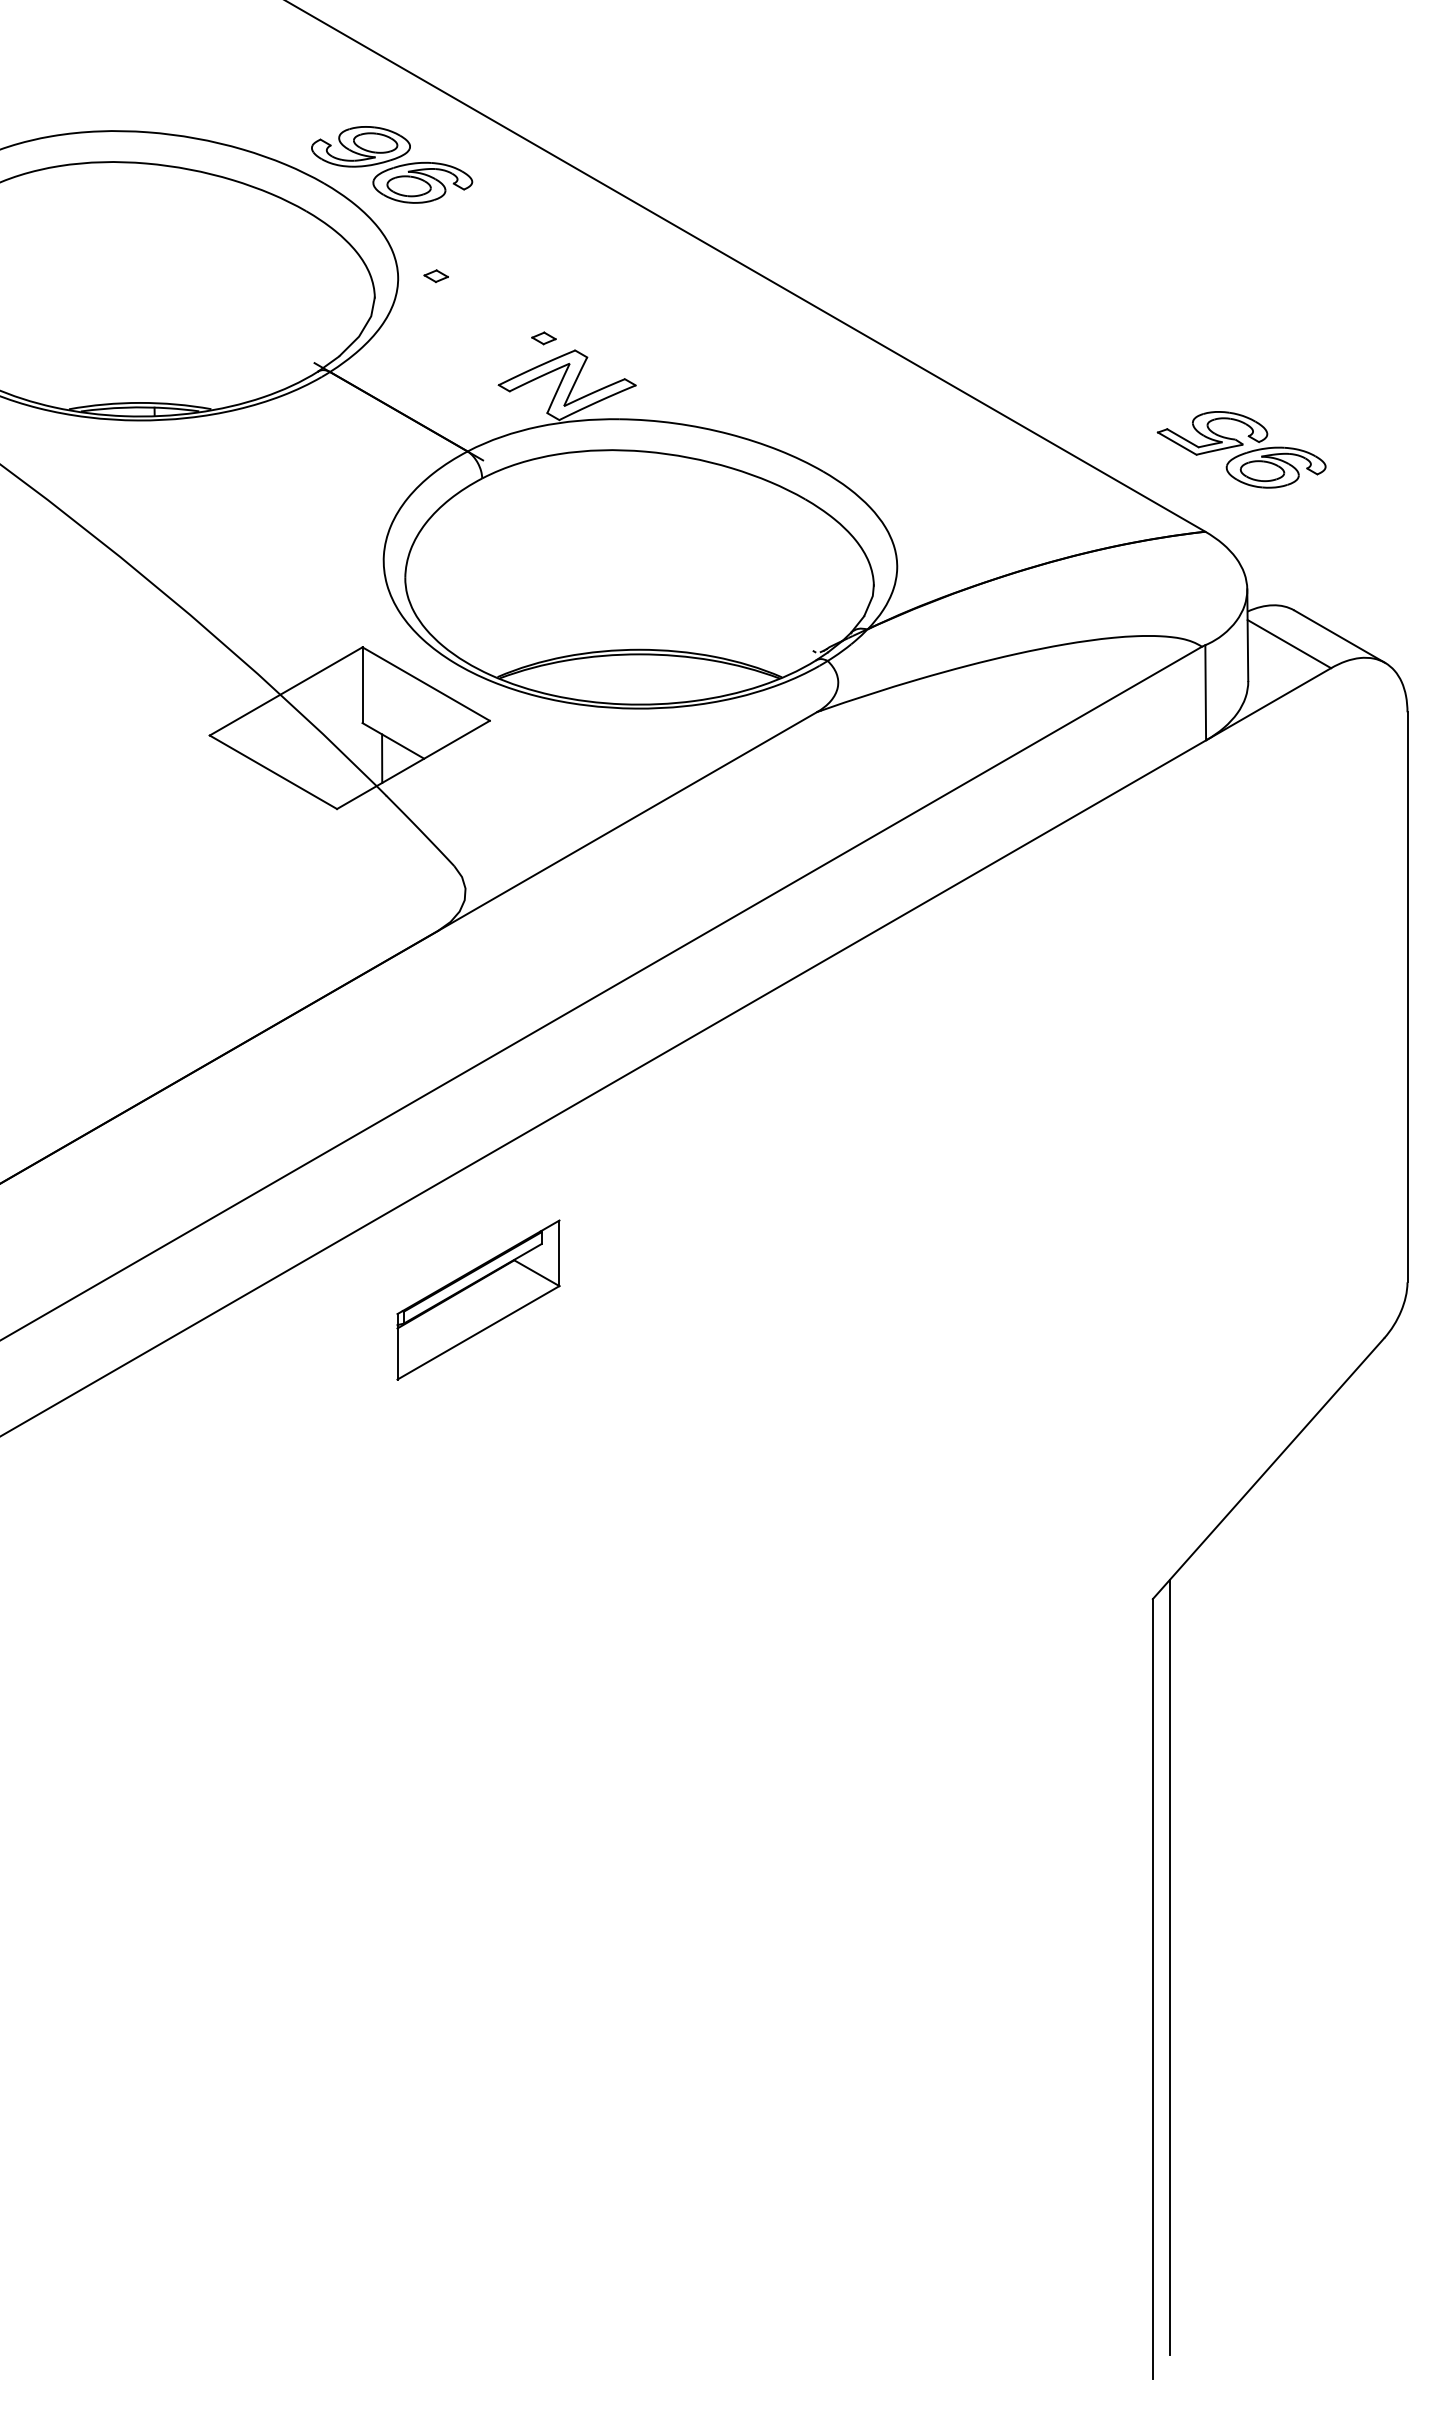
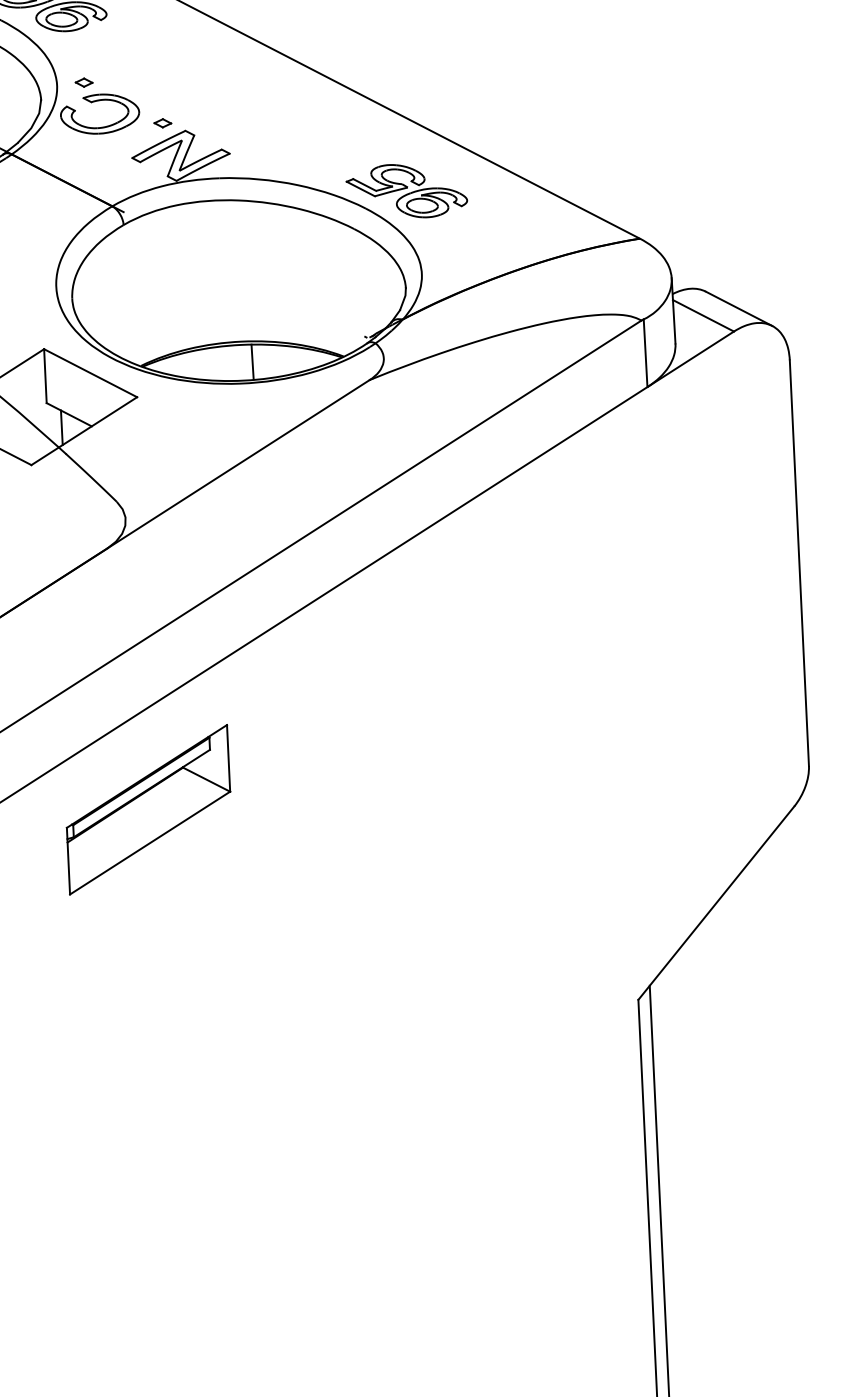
part: (456, 339) -> (100, 127), added
part: (1241, 449) -> (406, 191), moved
line: (653, 678) -> (252, 361), added
part: (478, 1299) -> (148, 809), size x1.43

